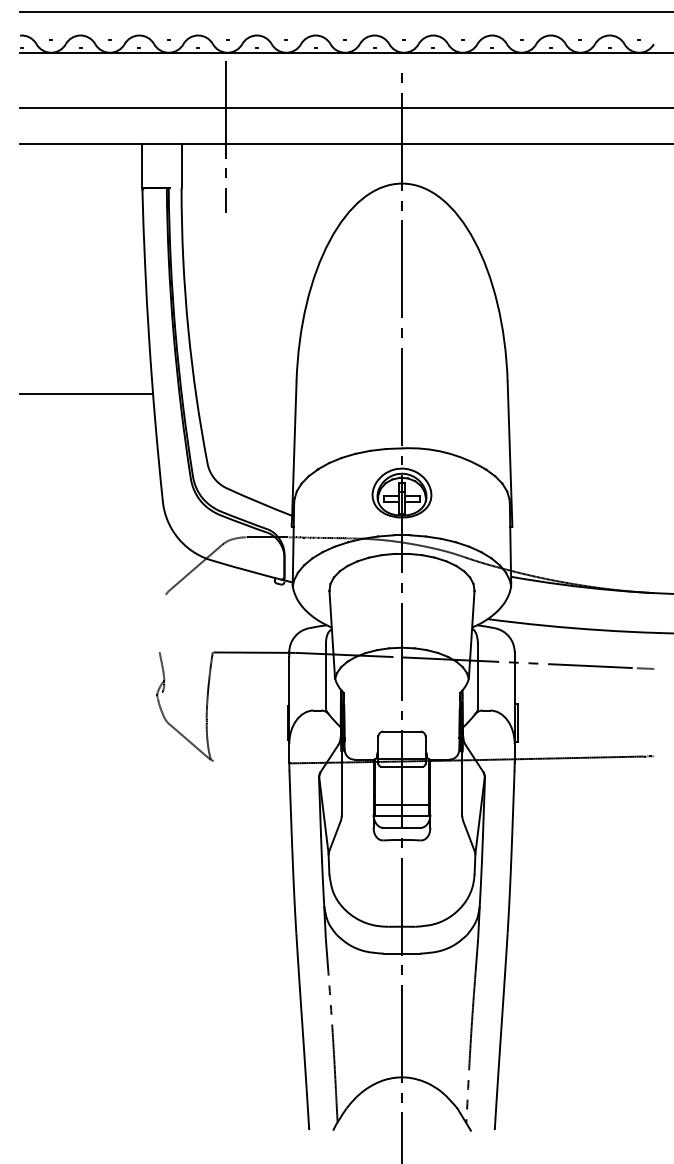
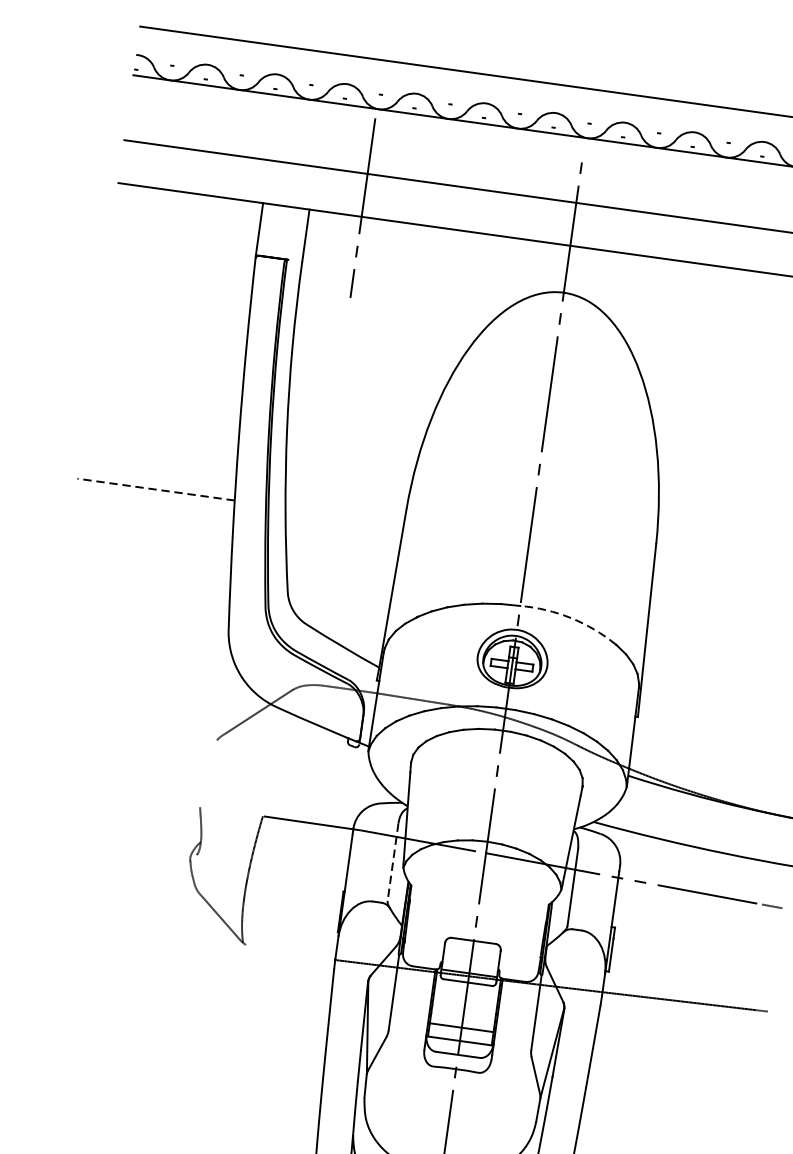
line: (86, 393) -> (156, 489), solid -> dashed
arc: (445, 452) -> (571, 617), solid -> dashed
line: (325, 675) -> (392, 862), solid -> dashed

